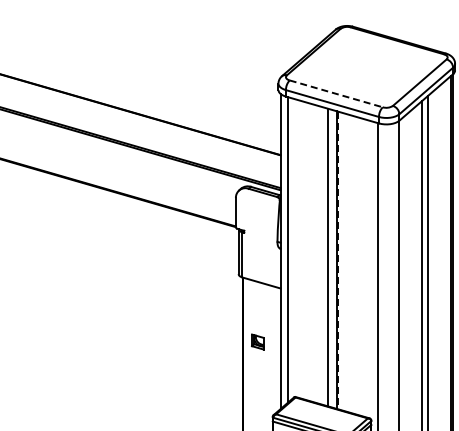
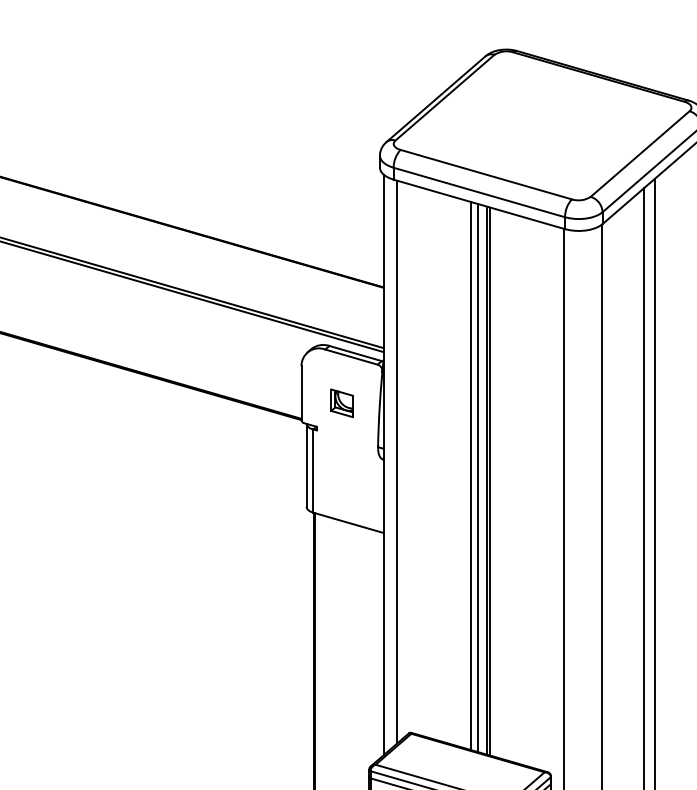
line: (336, 93) -> (486, 173), dashed -> solid
line: (331, 258) -> (477, 477), added
line: (338, 260) -> (490, 481), dashed -> solid
part: (257, 341) -> (341, 402), moved

